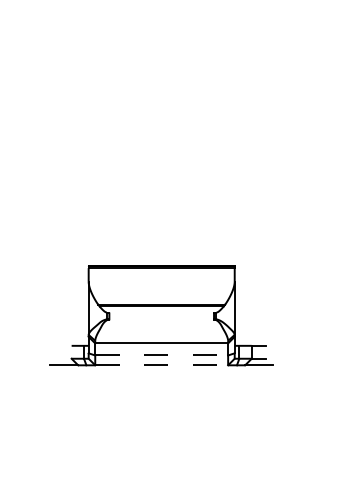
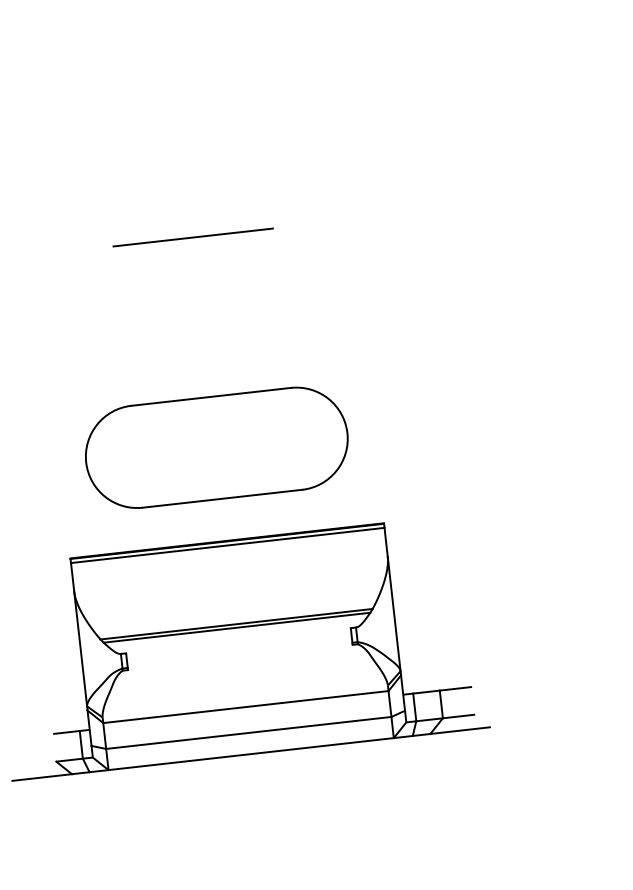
line: (161, 124) -> (192, 237), added
part: (161, 222) -> (216, 447), added
line: (162, 355) -> (250, 732), dashed -> solid
line: (162, 365) -> (252, 754), dashed -> solid

